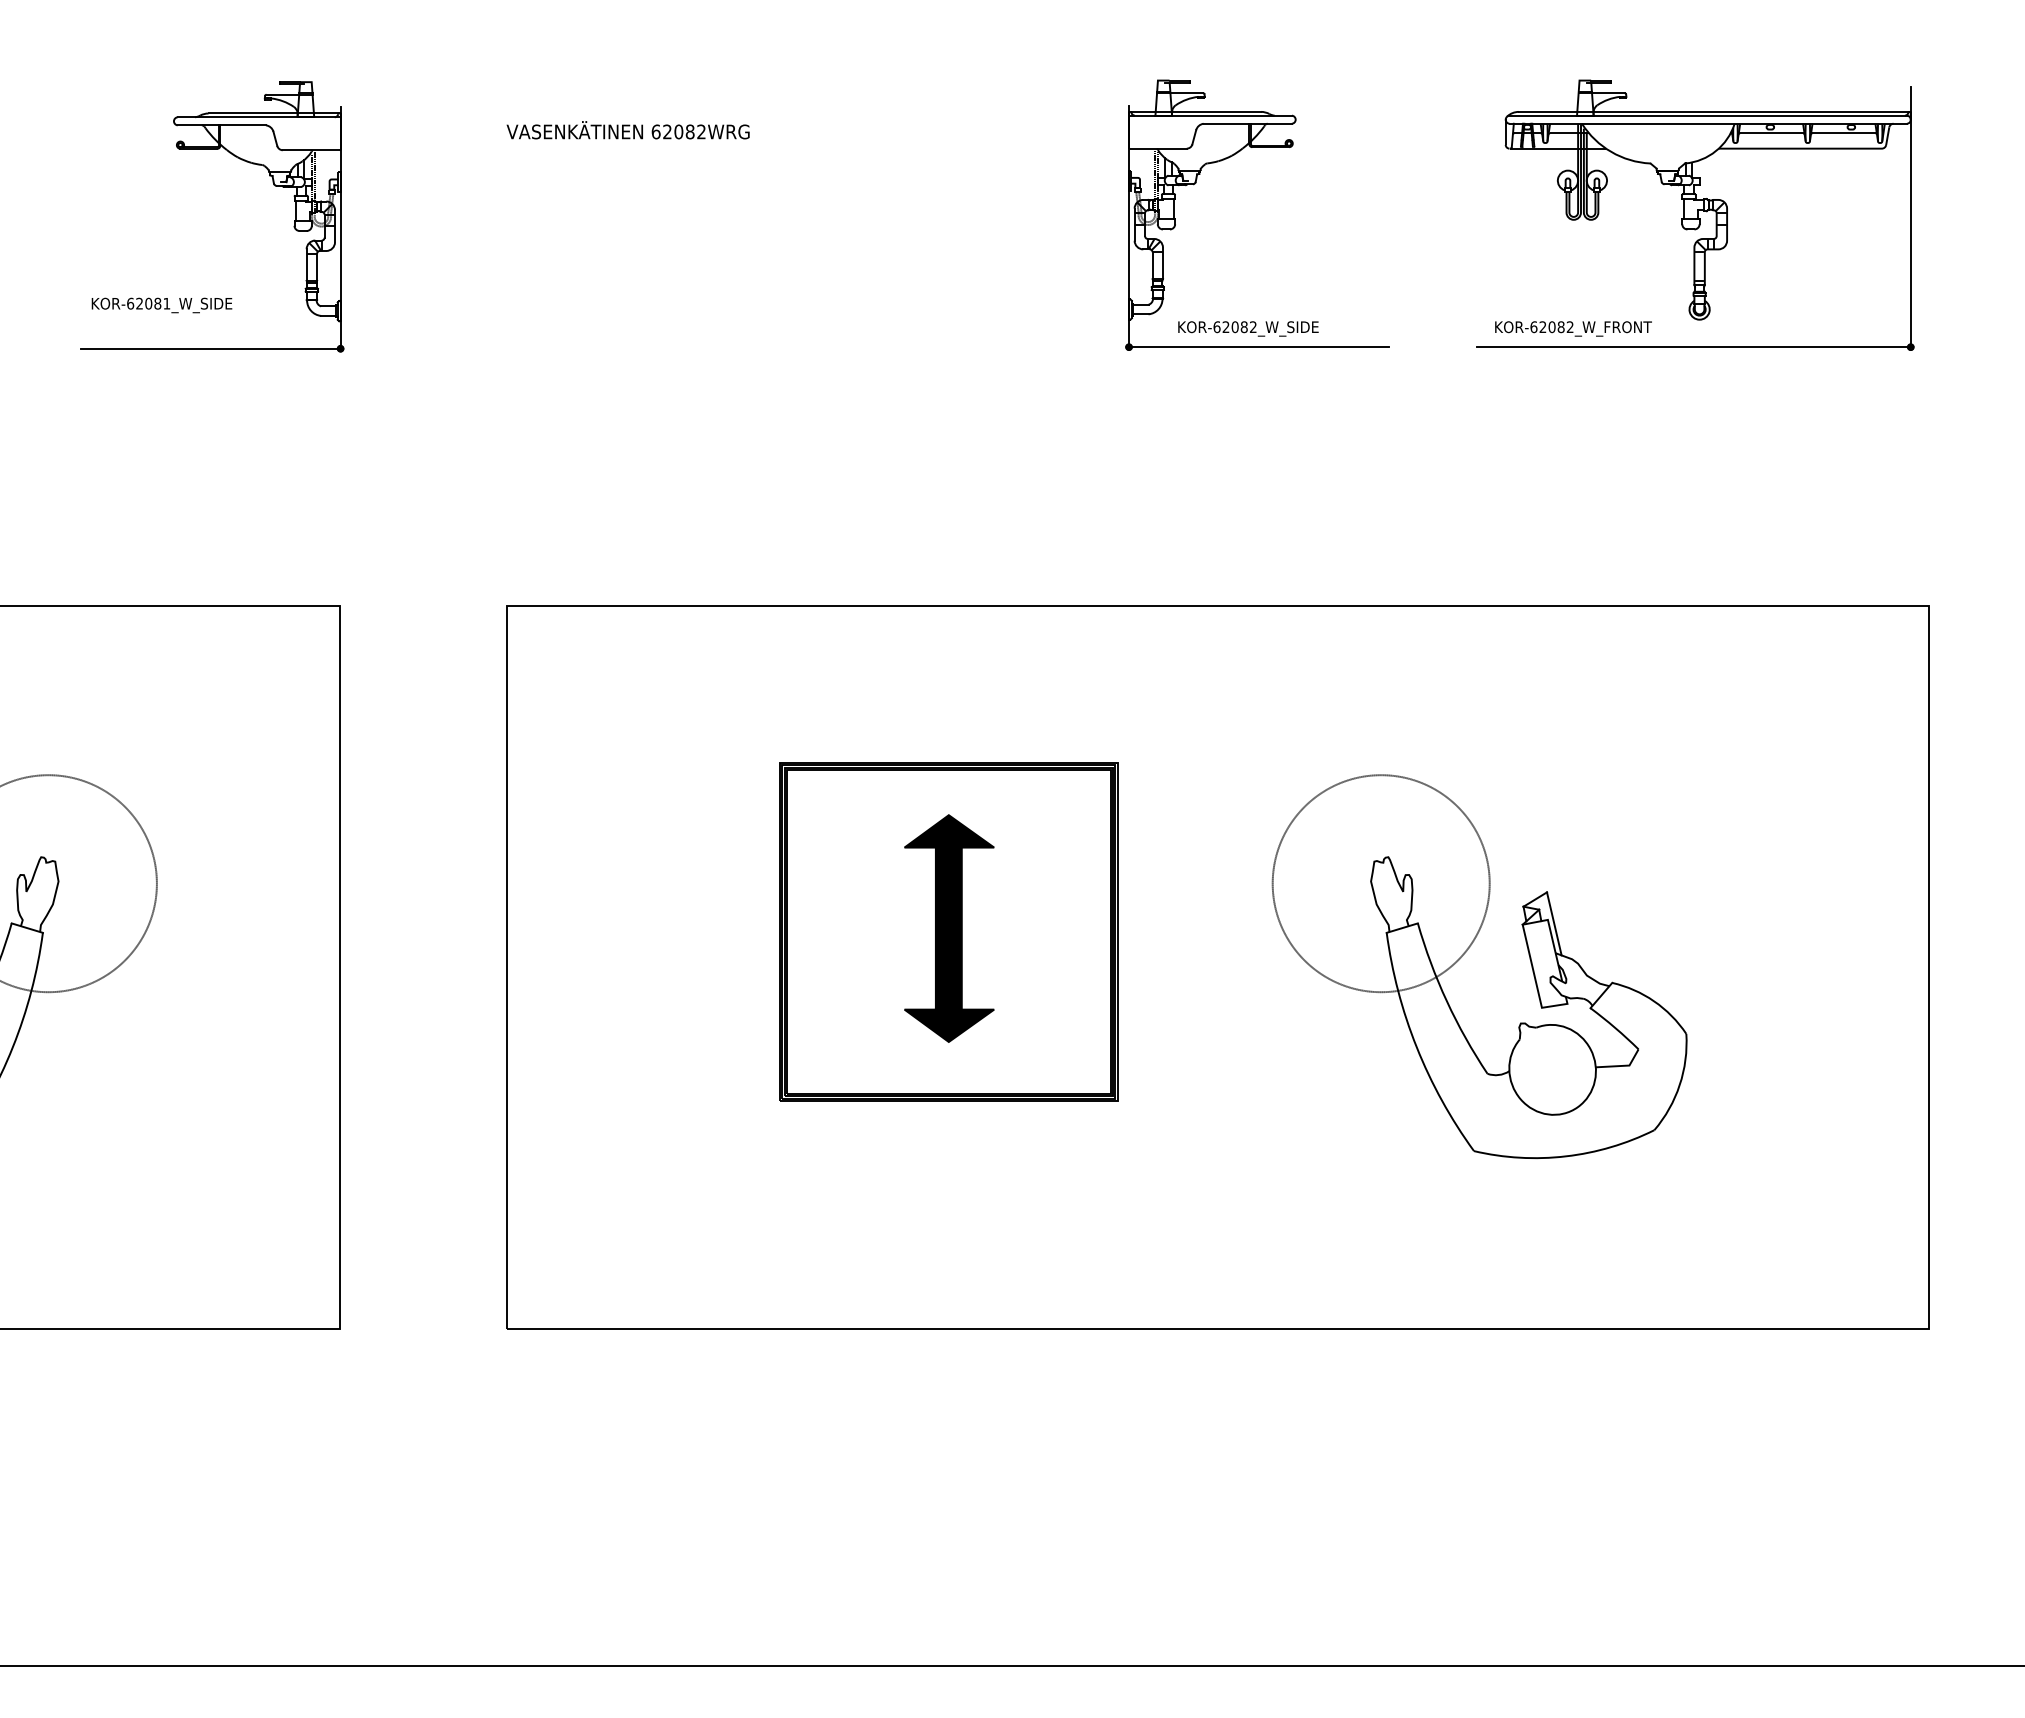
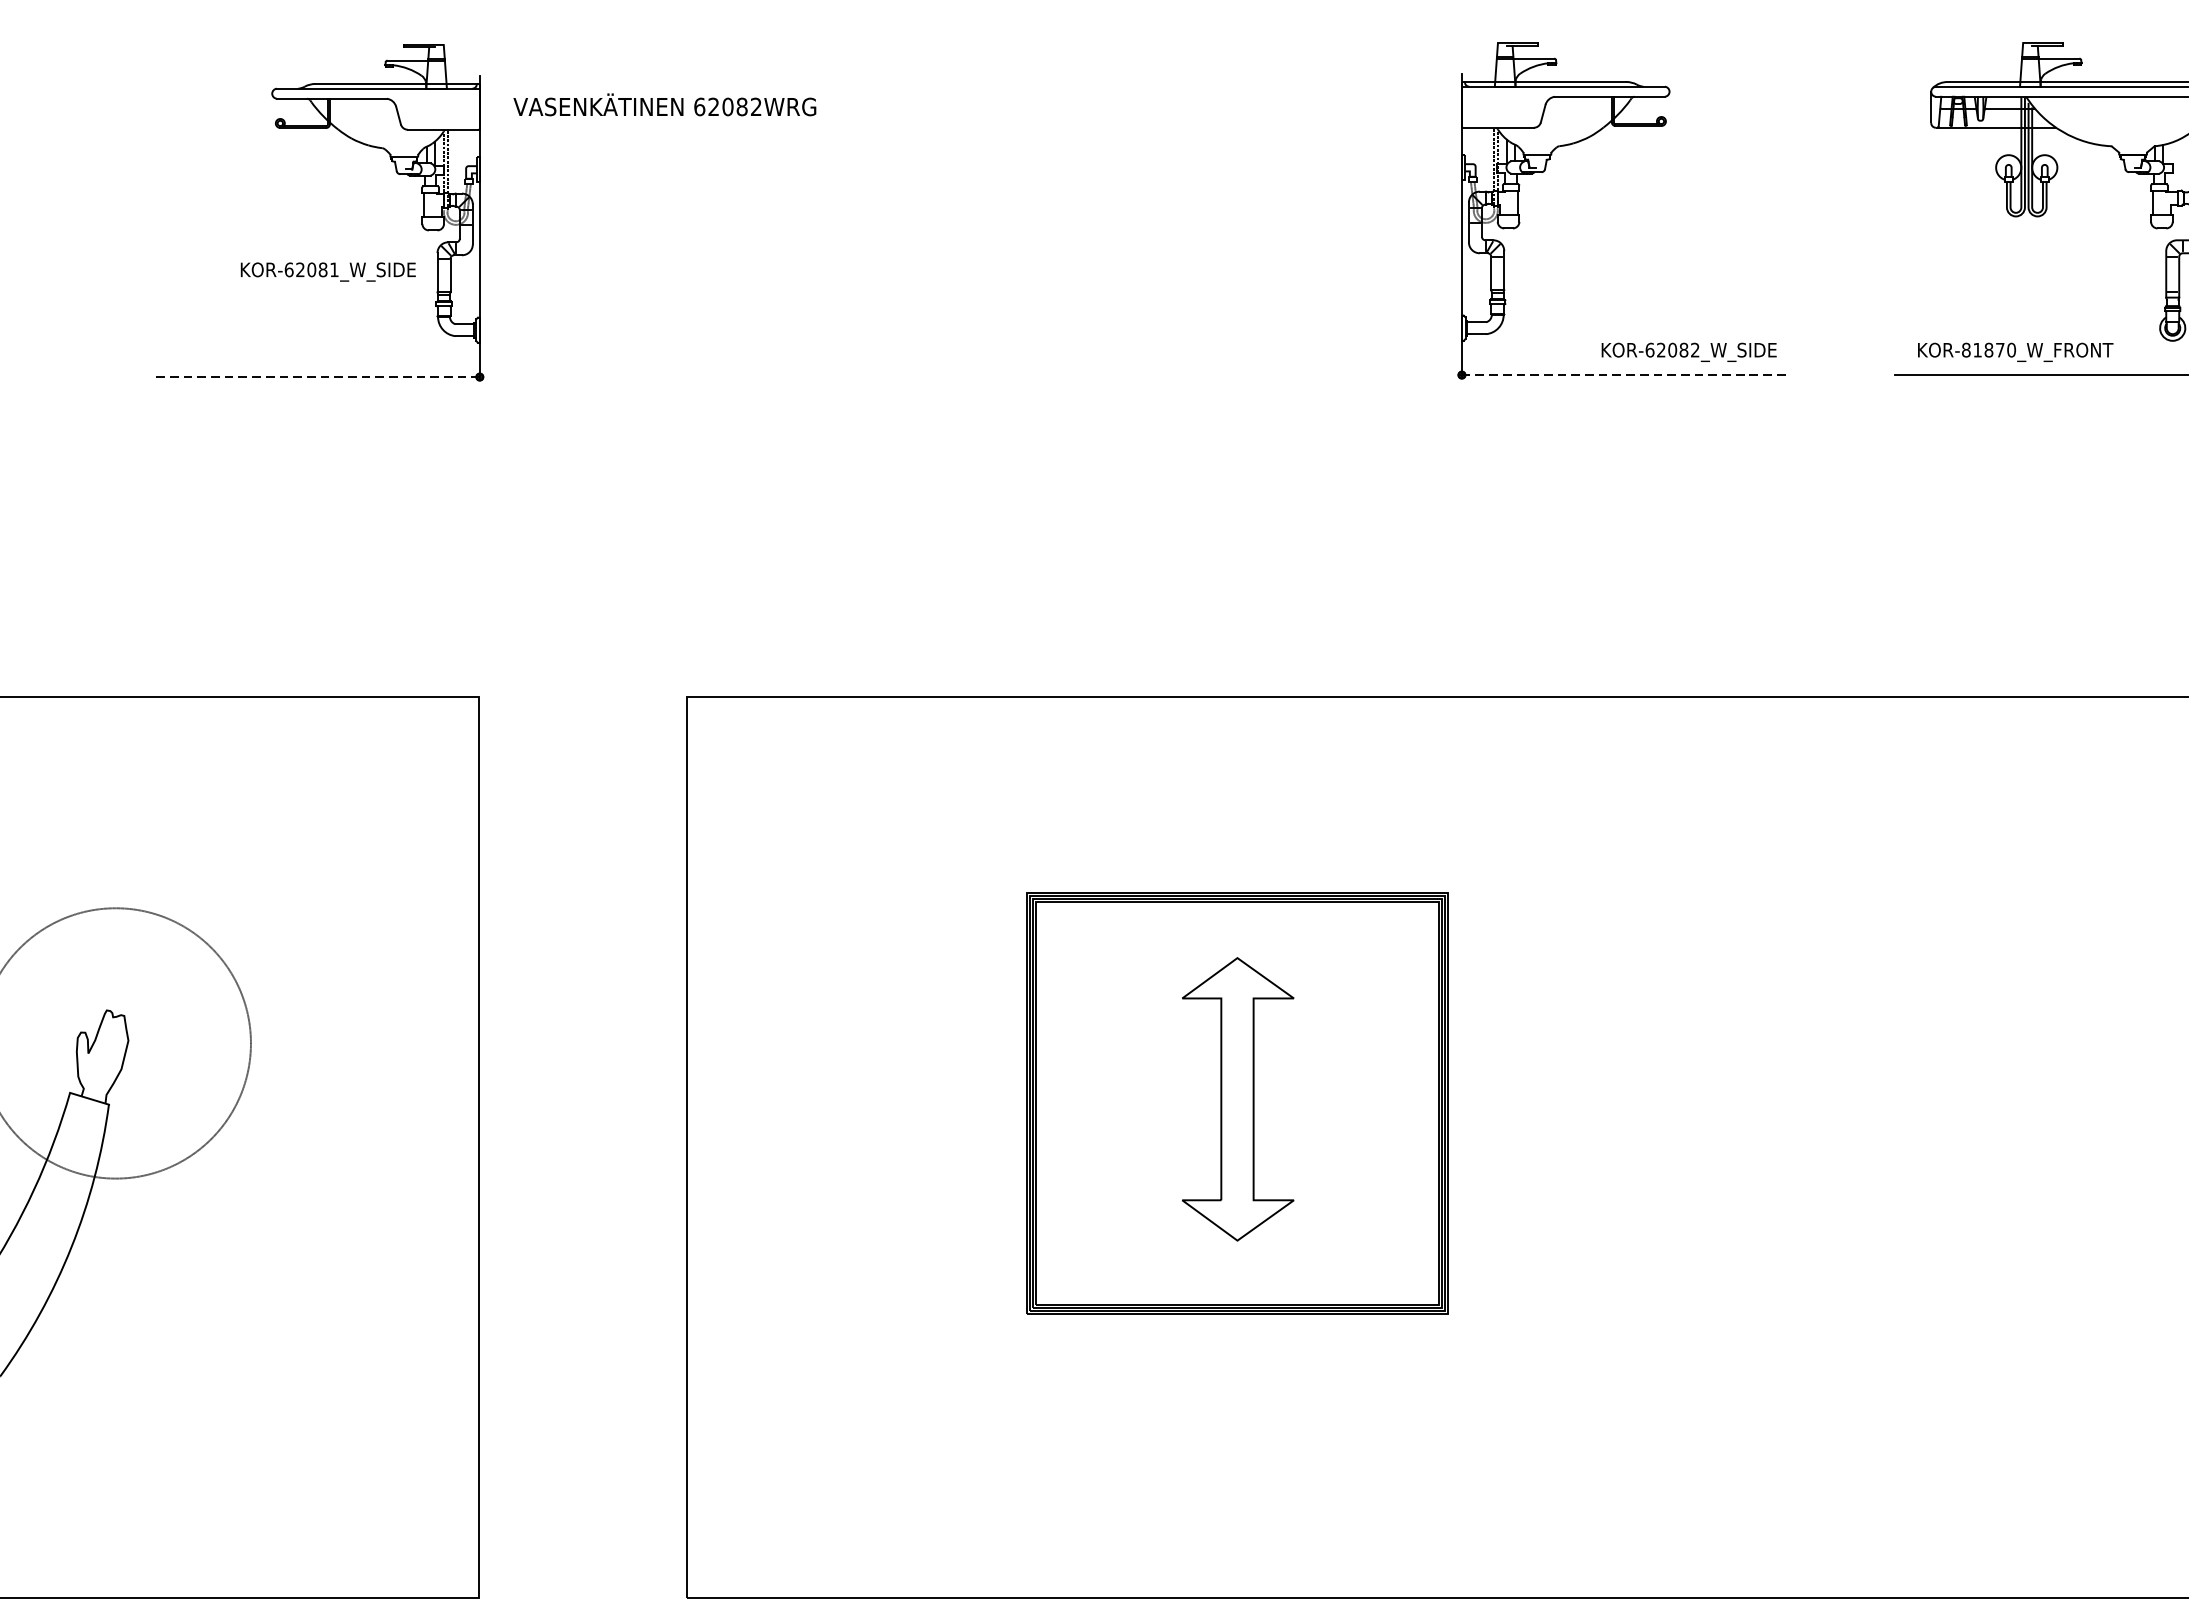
text: (627, 130) -> (664, 105), moved
text: (161, 305) -> (327, 272), moved
text: (1551, 327) -> (1988, 350), KOR-62082_W_FRONT -> KOR-81870_W_FRONT
text: (1248, 328) -> (1689, 351), moved
line: (1258, 347) -> (1623, 375), solid -> dashed
line: (210, 348) -> (317, 376), solid -> dashed
fill: (949, 928) -> (1238, 1099), removed
part: (1466, 952) -> (1882, 1129), removed

